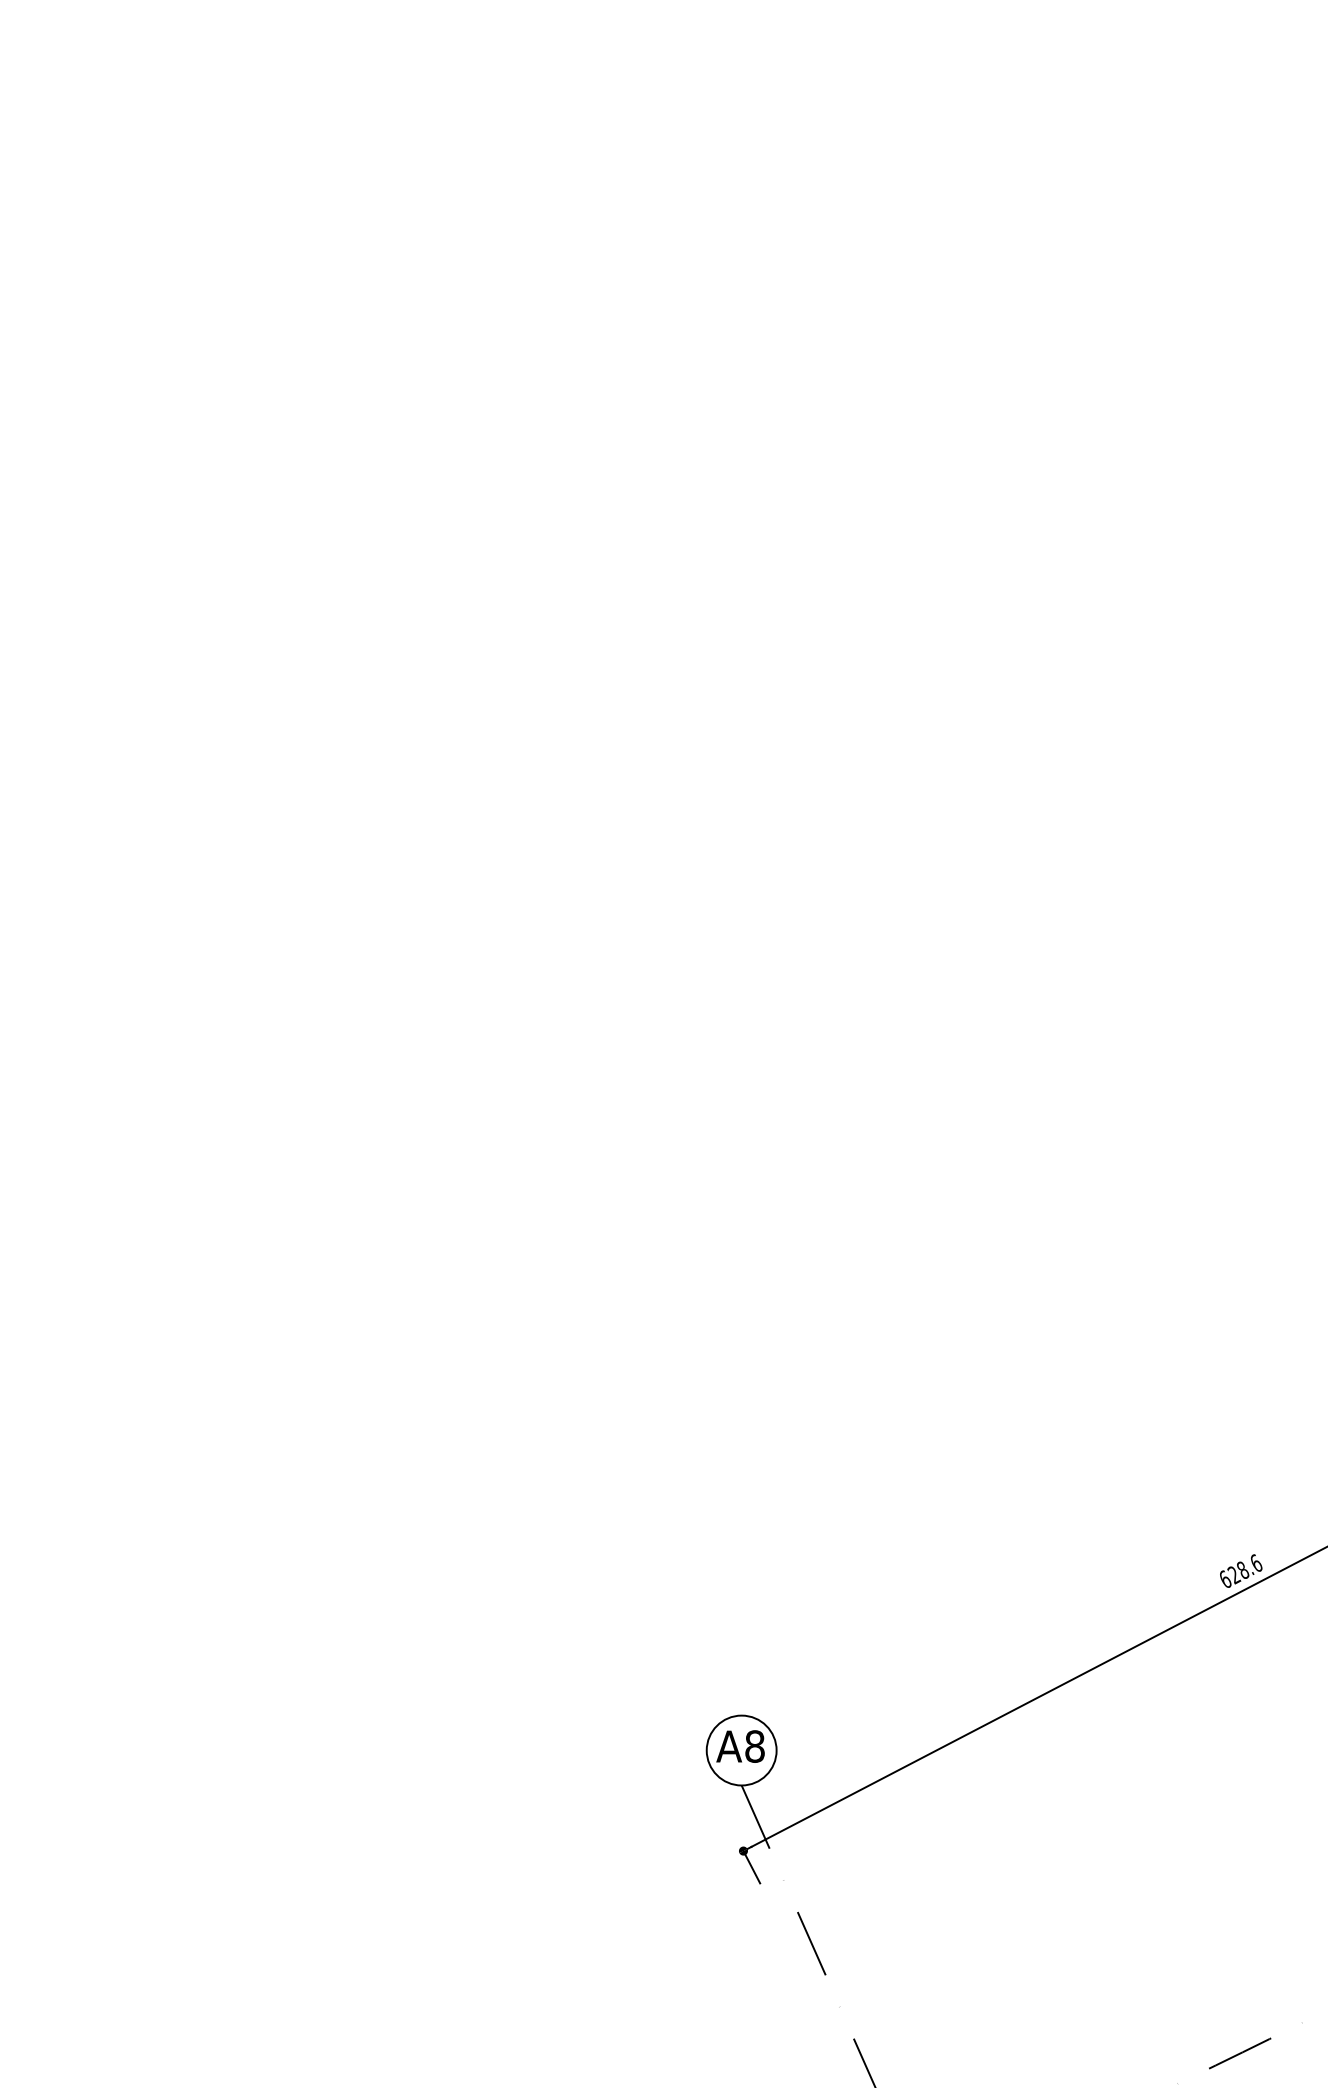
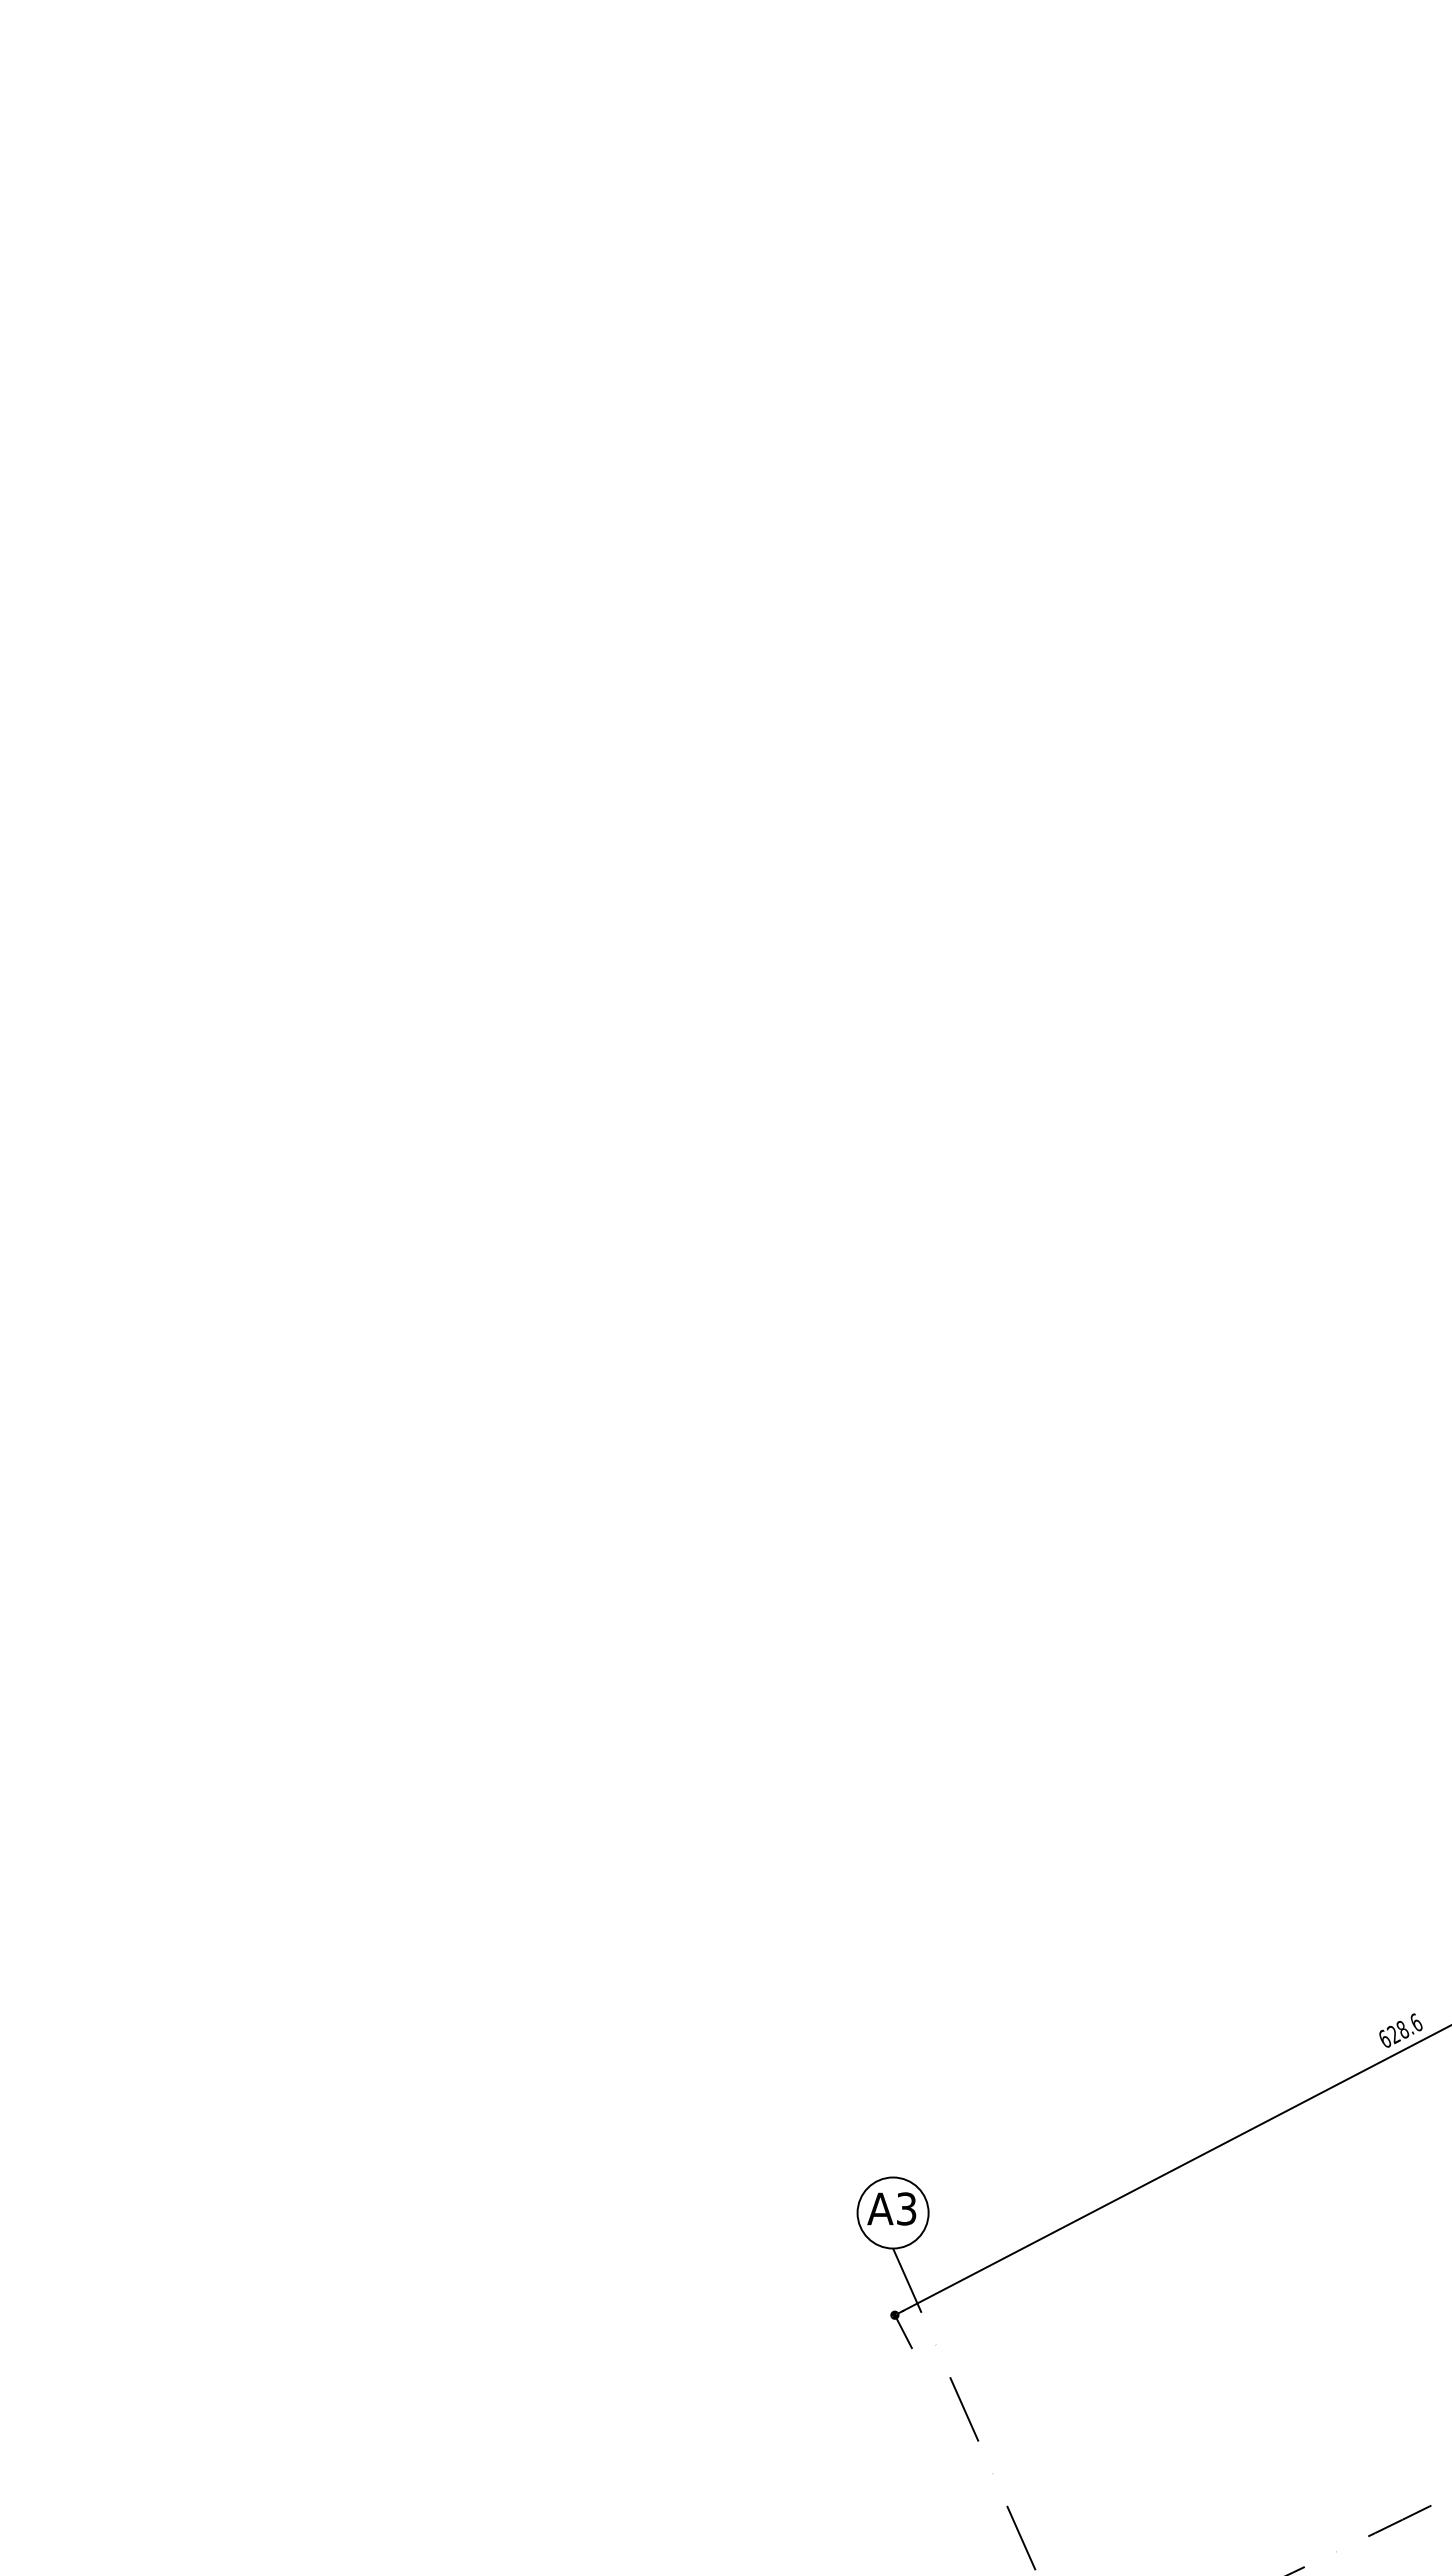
text: (754, 1746) -> (906, 2208), A8 -> A3

